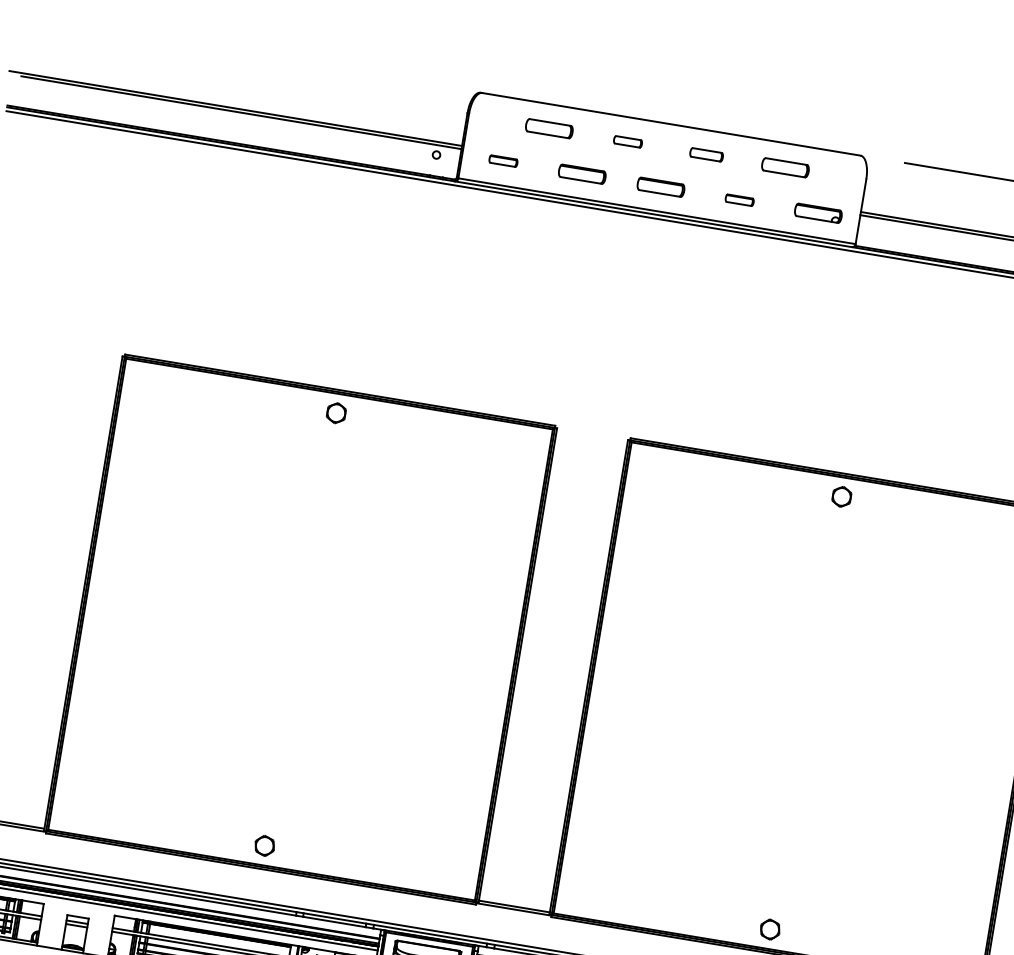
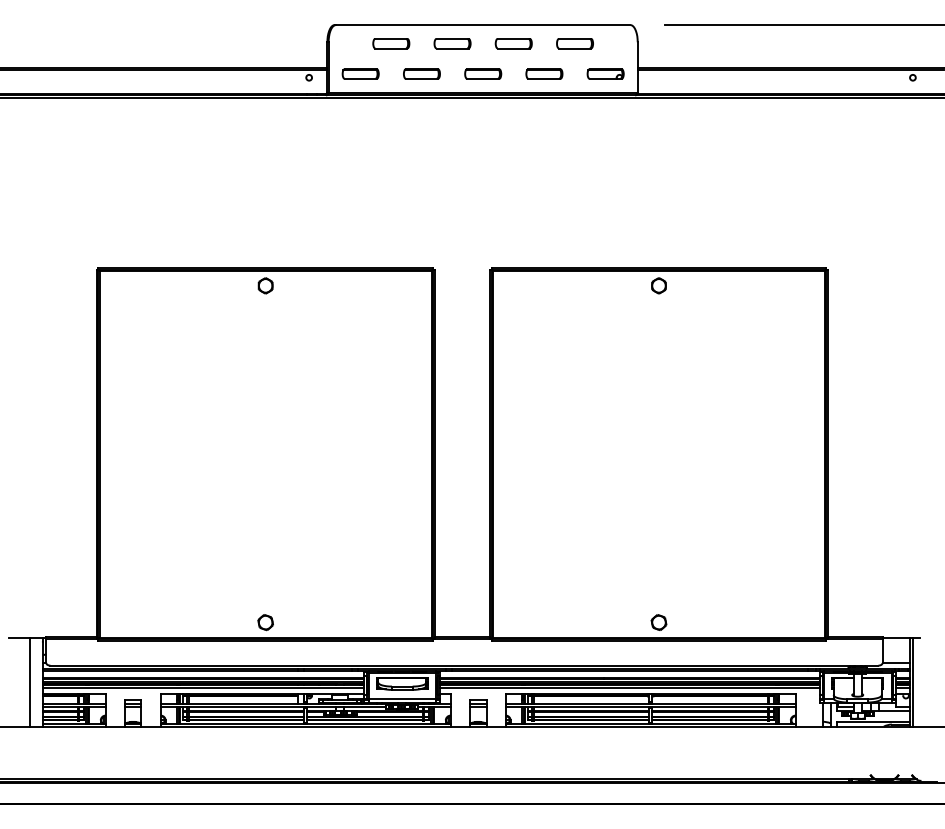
part: (628, 141) -> (452, 43), size x1.67
part: (706, 154) -> (513, 43), size x1.43
part: (503, 160) -> (360, 73), size x1.67
part: (739, 199) -> (544, 73), size x1.67

